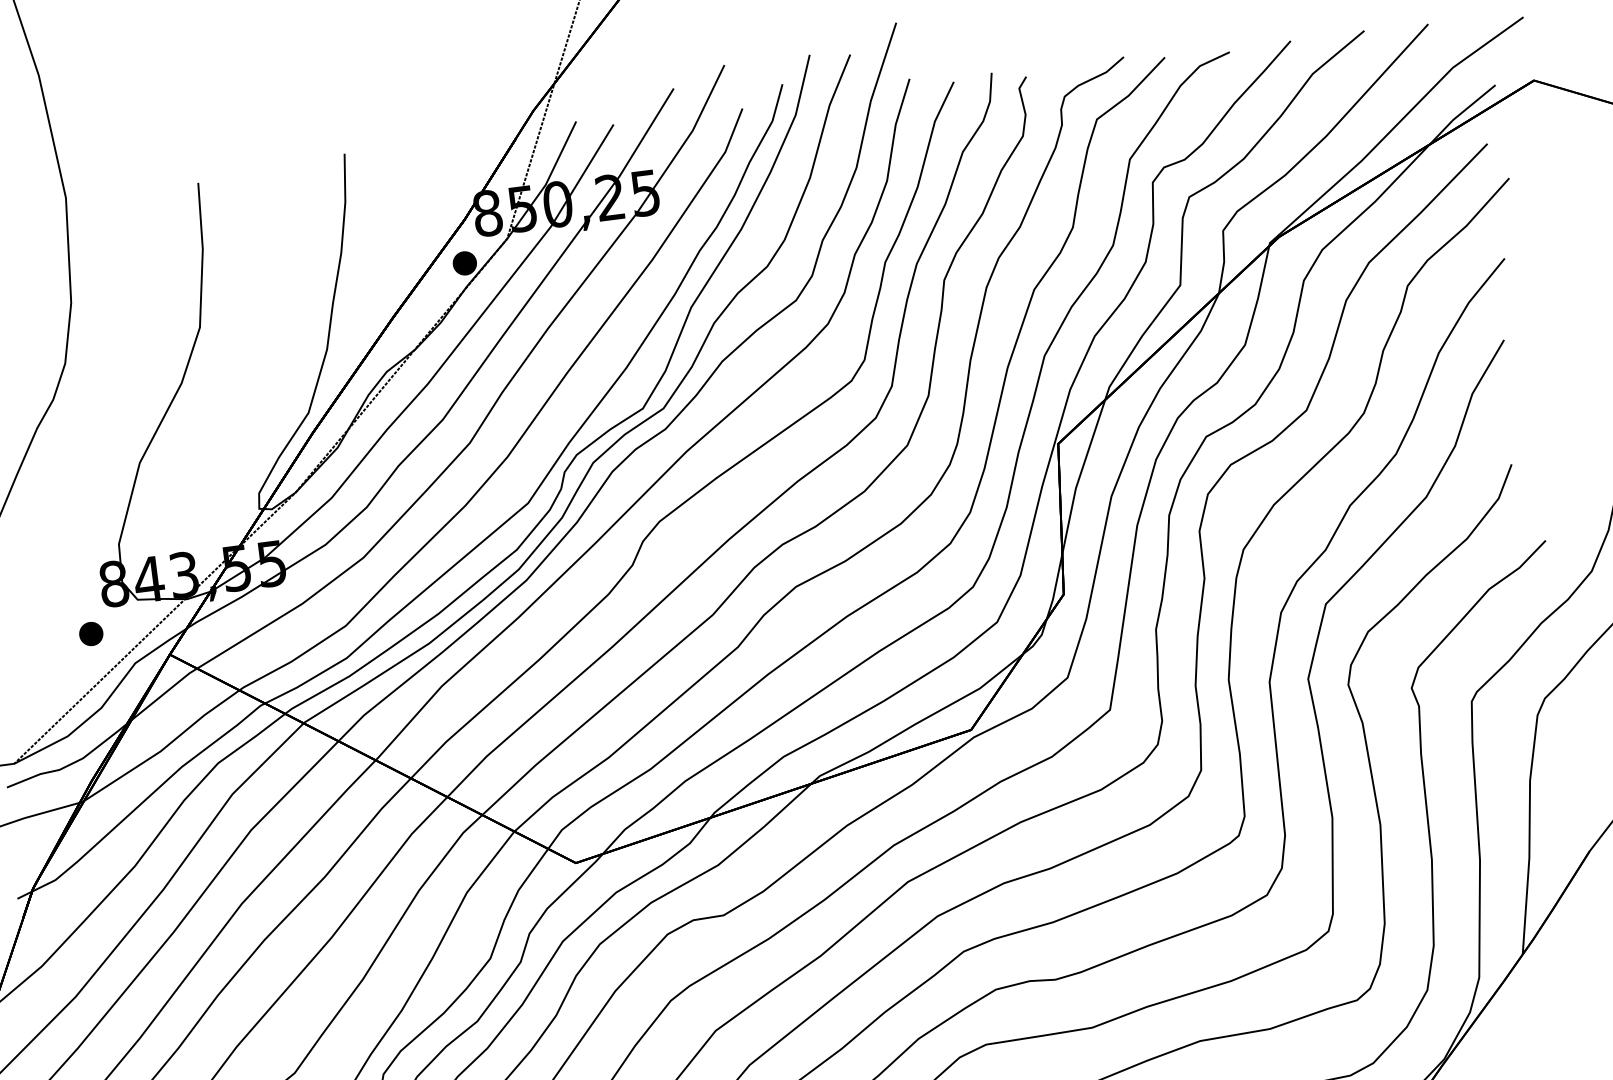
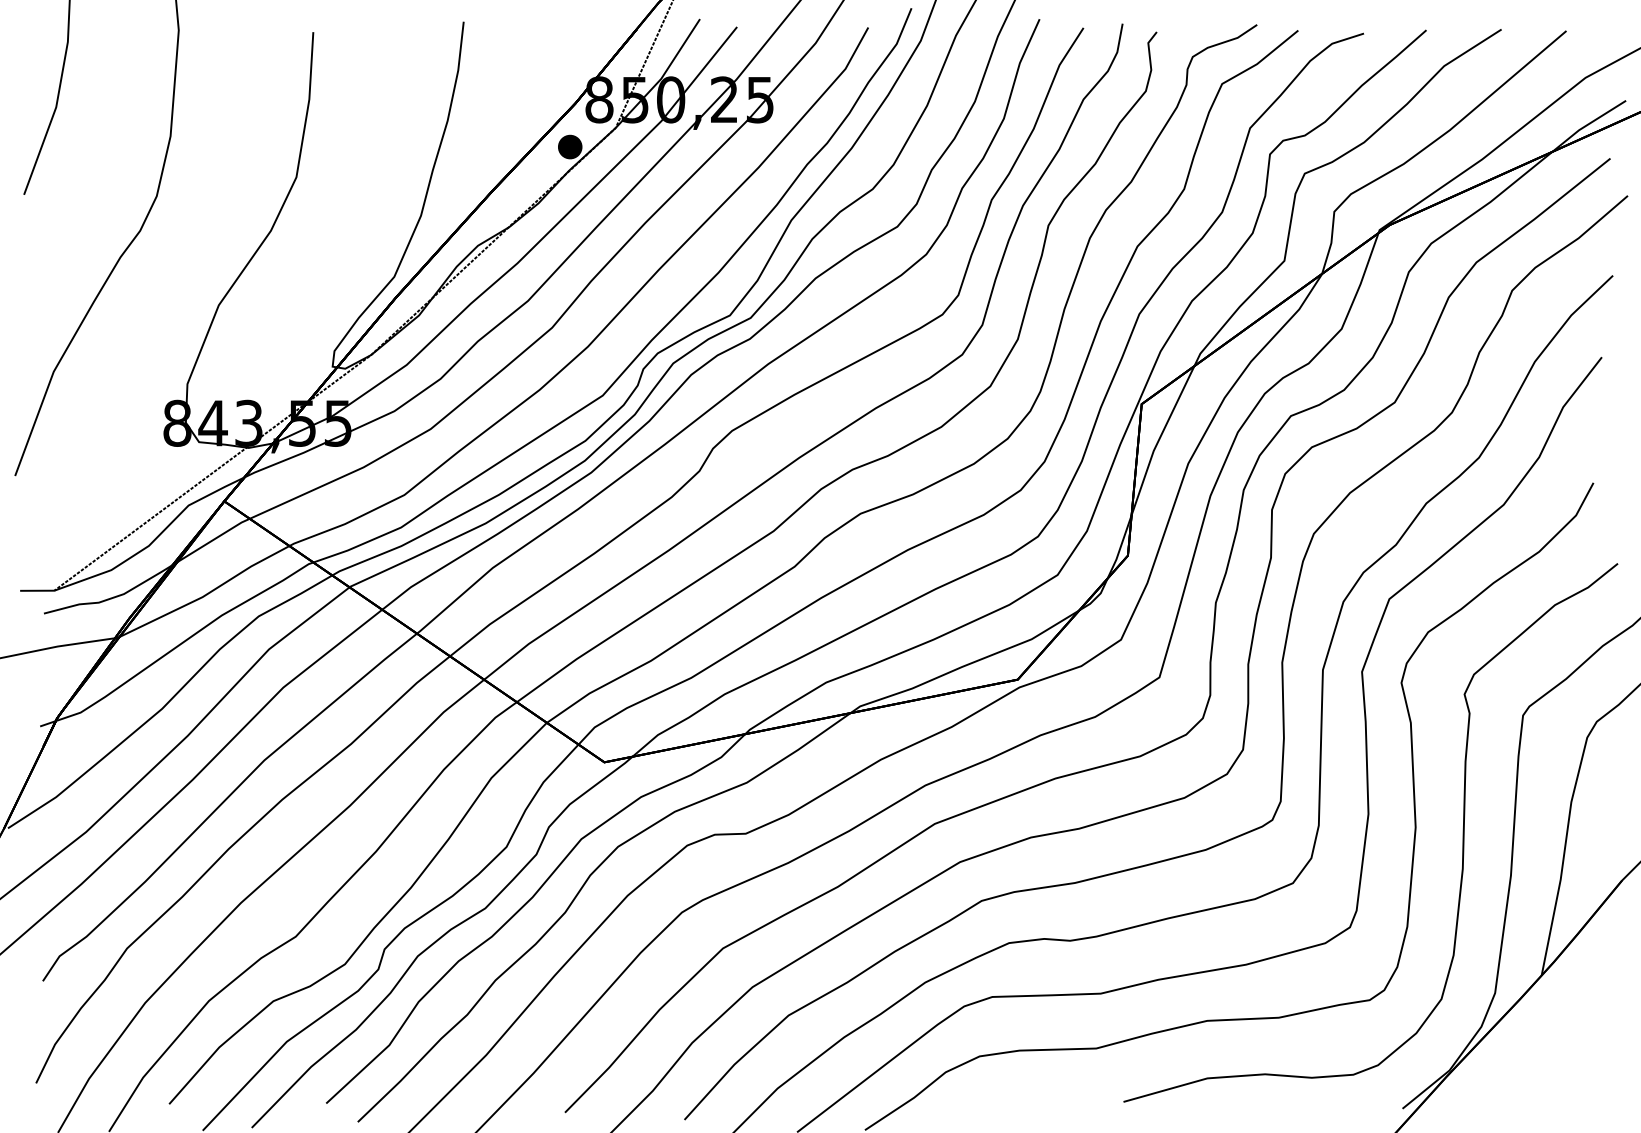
part: (91, 633) -> (148, 470), removed

